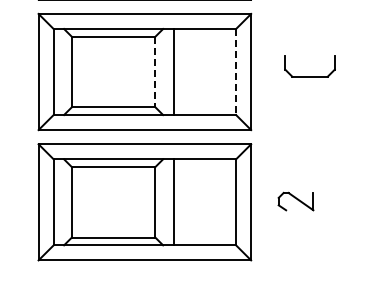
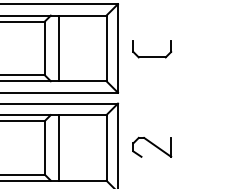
line: (155, 72) -> (45, 48), dashed -> solid
line: (236, 72) -> (106, 48), dashed -> solid
part: (309, 76) -> (151, 57), moved
part: (295, 201) -> (151, 147), size x1.43

